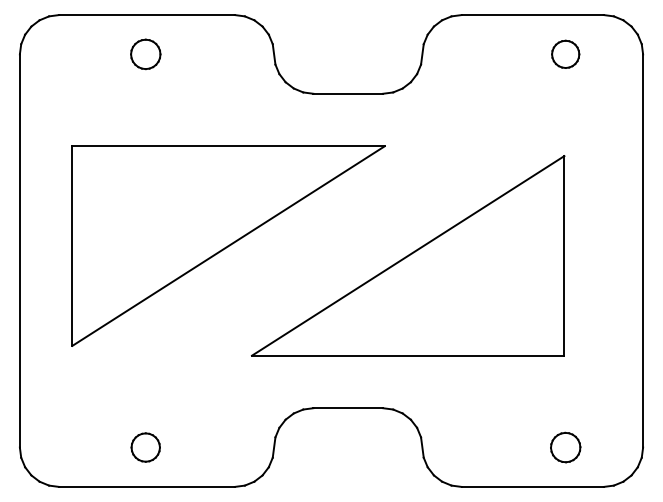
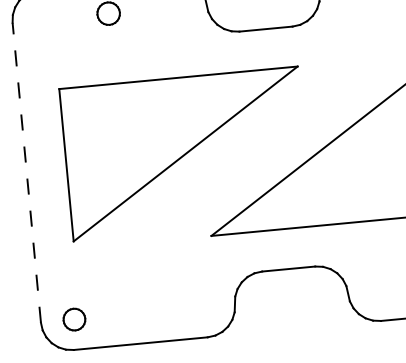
line: (19, 251) -> (26, 173), solid -> dashed
part: (145, 447) -> (74, 319), moved

